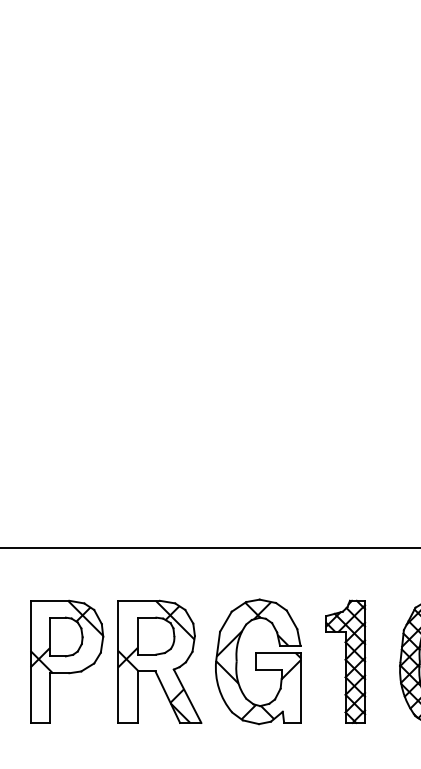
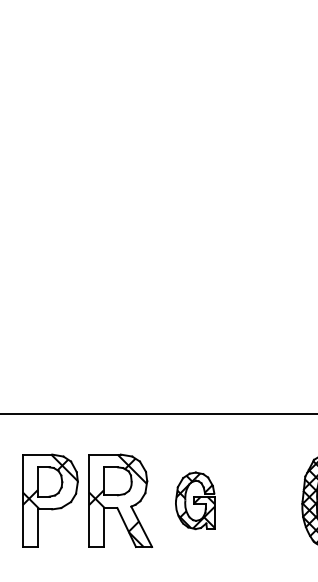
part: (258, 661) -> (195, 500), size x0.6
part: (345, 661) -> (261, 500), removed

